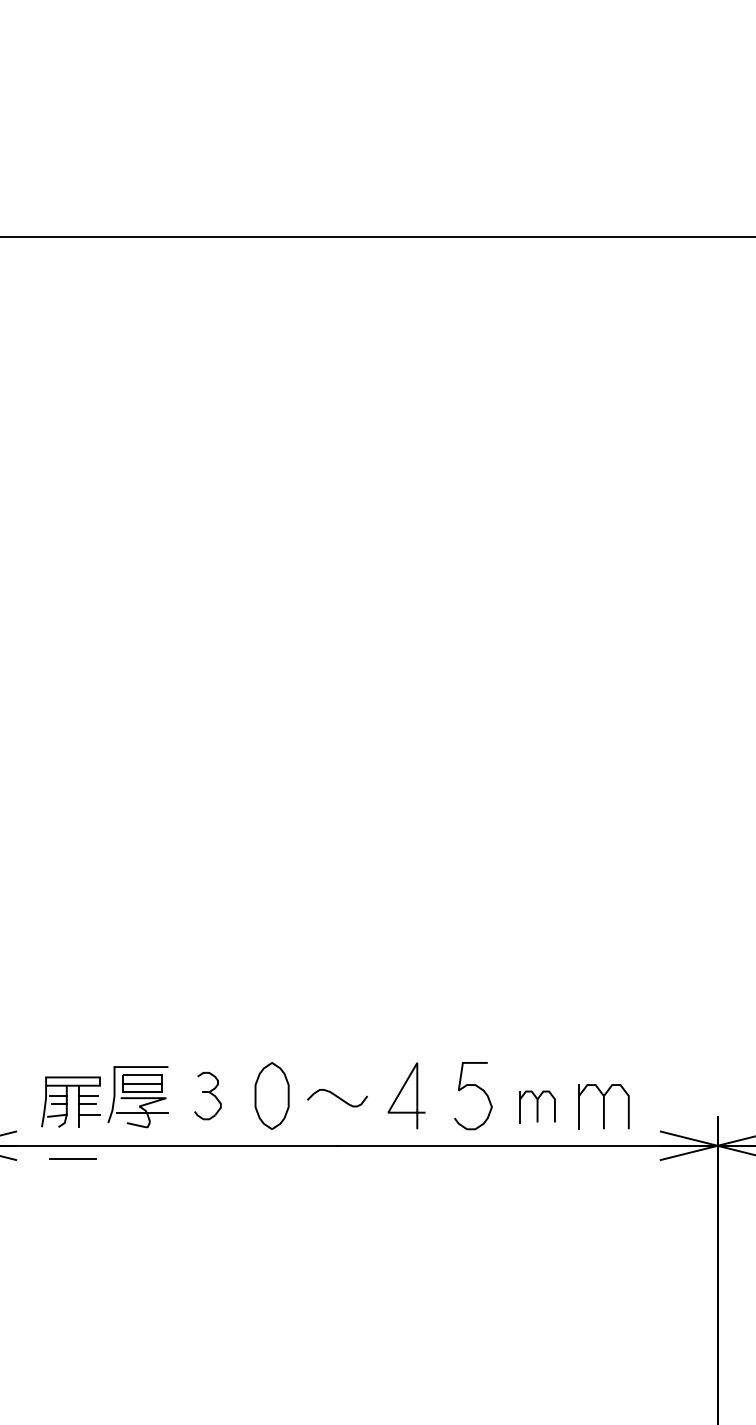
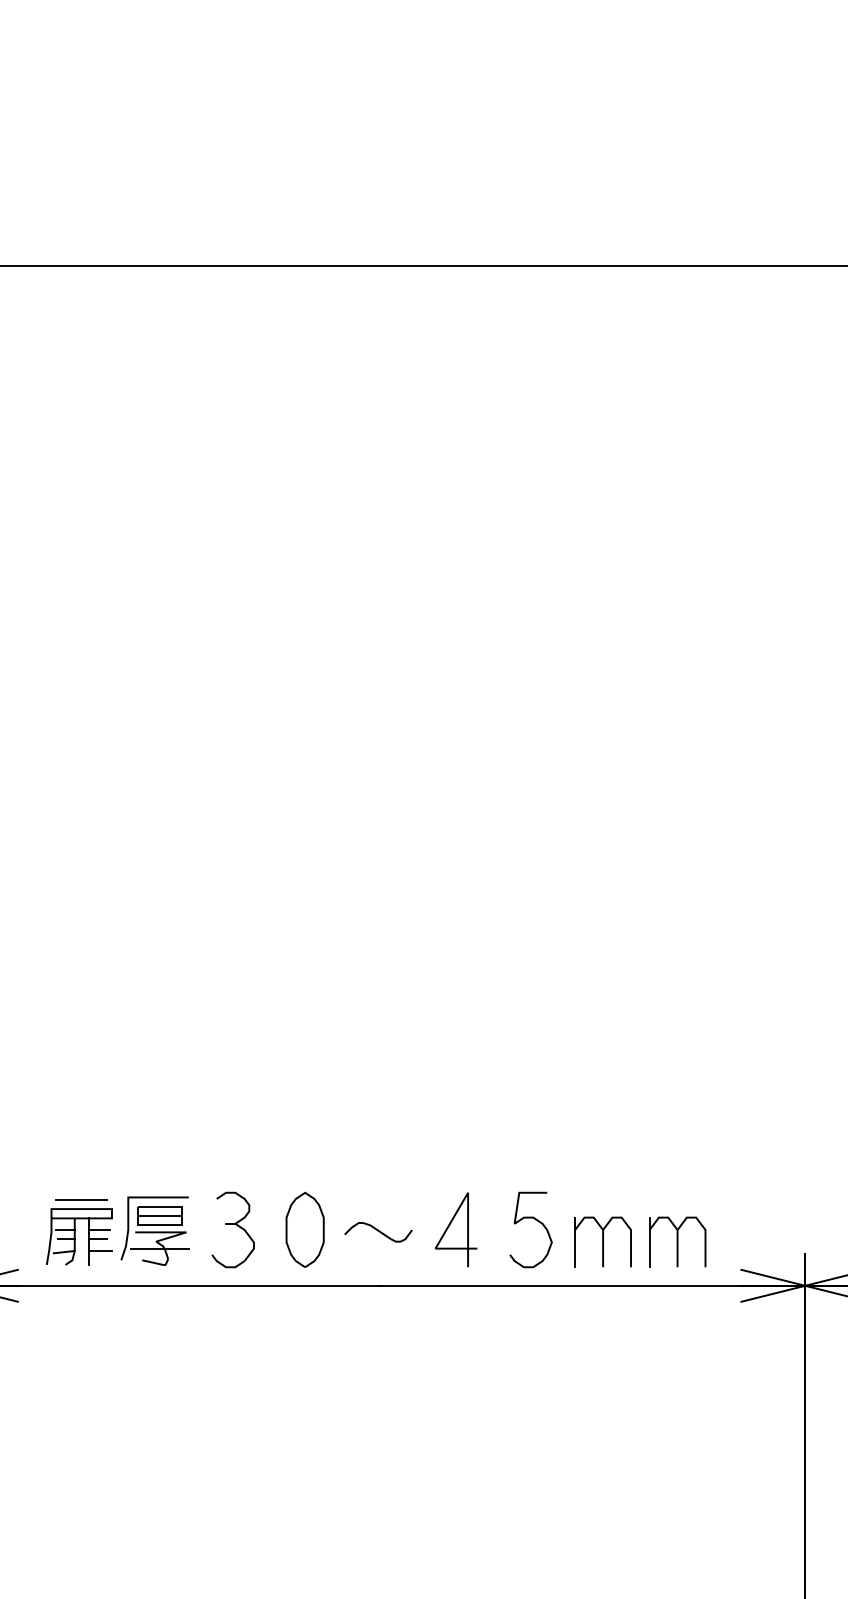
part: (207, 1095) -> (232, 1229), size x1.43
part: (537, 1106) -> (602, 1241), size x1.43
line: (72, 1158) -> (81, 1199), moved

